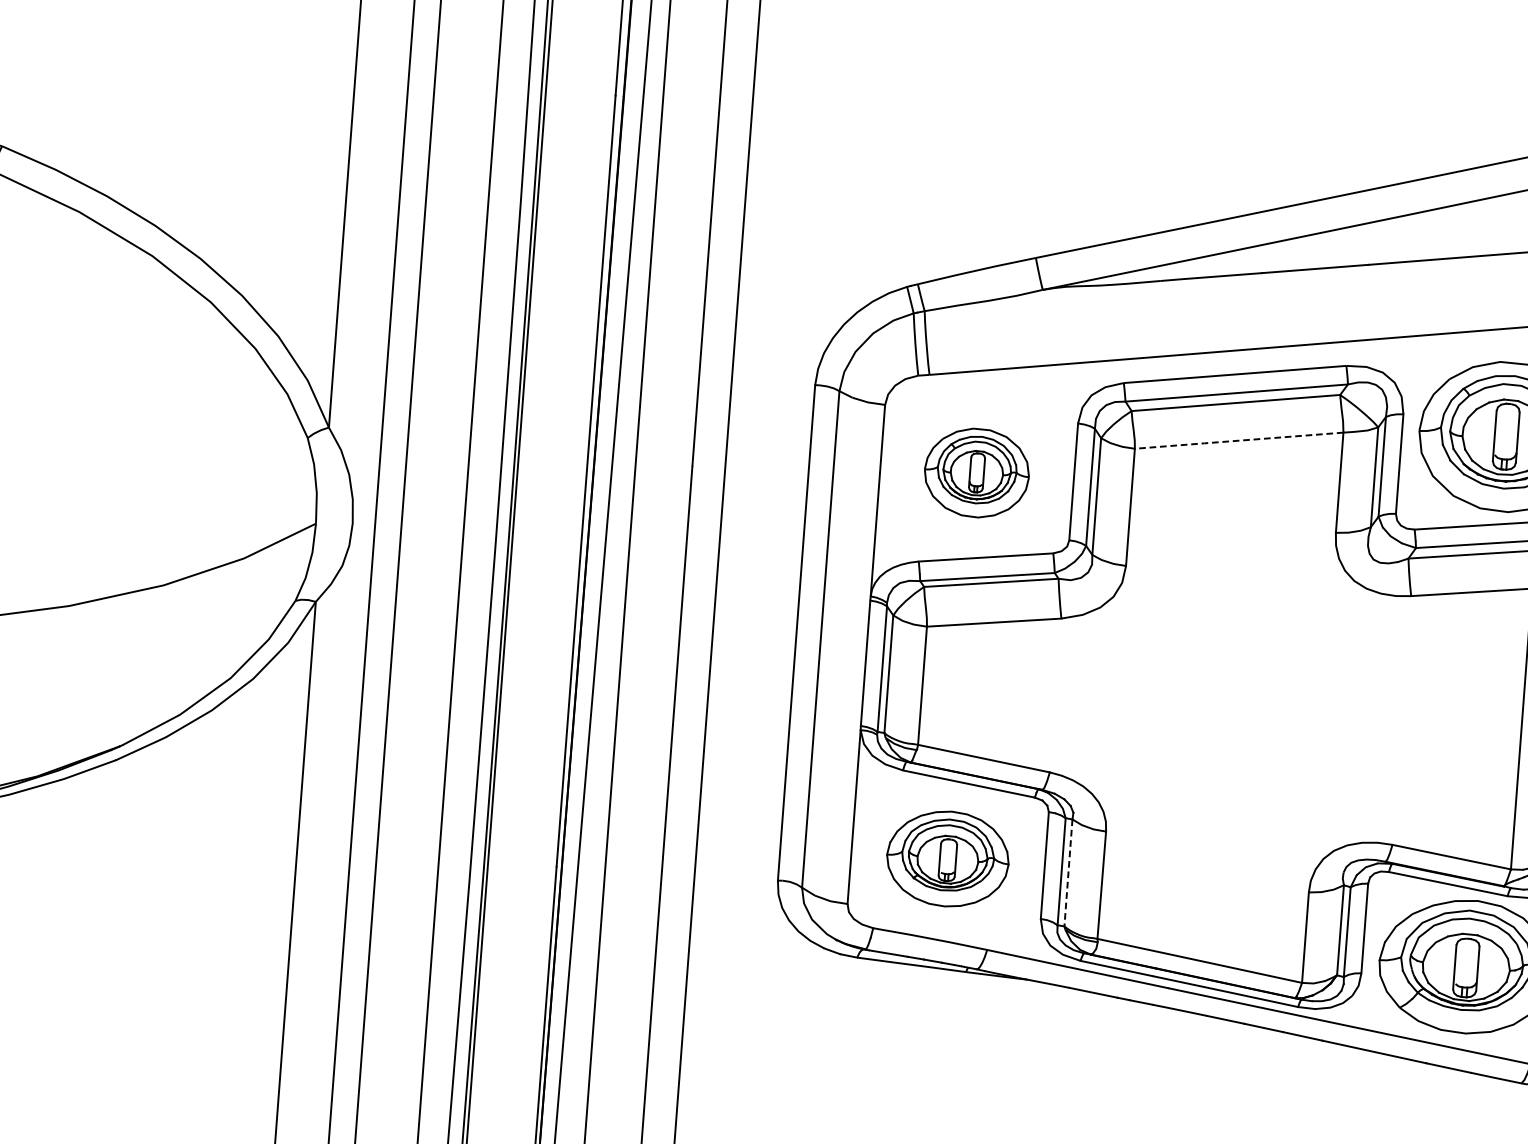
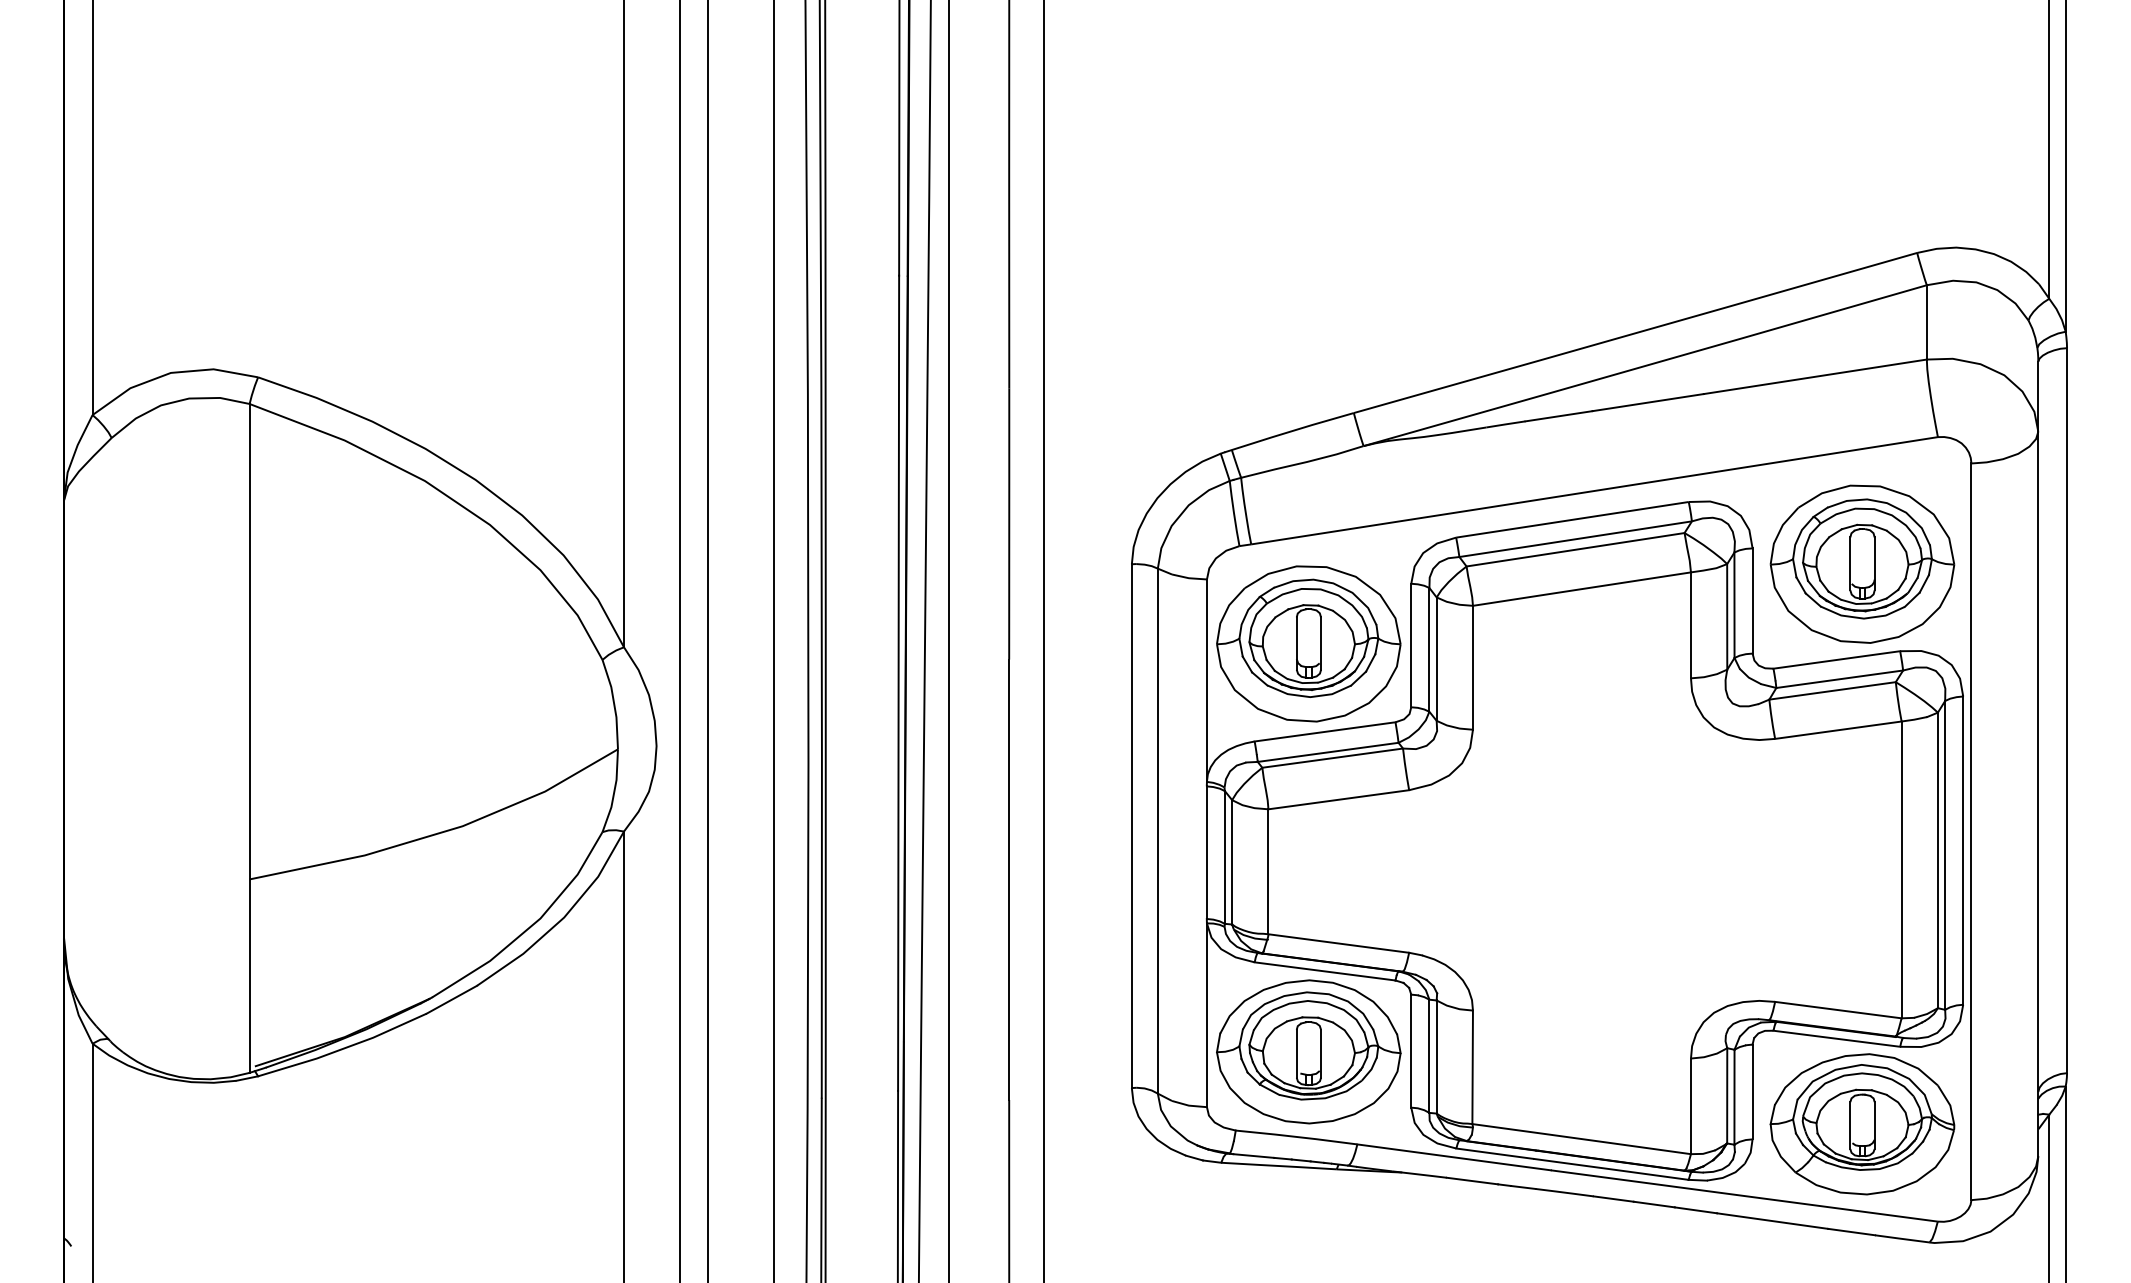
line: (1237, 440) -> (1580, 589), dashed -> solid
part: (976, 472) -> (1308, 643), size x1.67
part: (947, 858) -> (1308, 1051), size x1.43
line: (1068, 873) -> (1436, 1057), dashed -> solid

